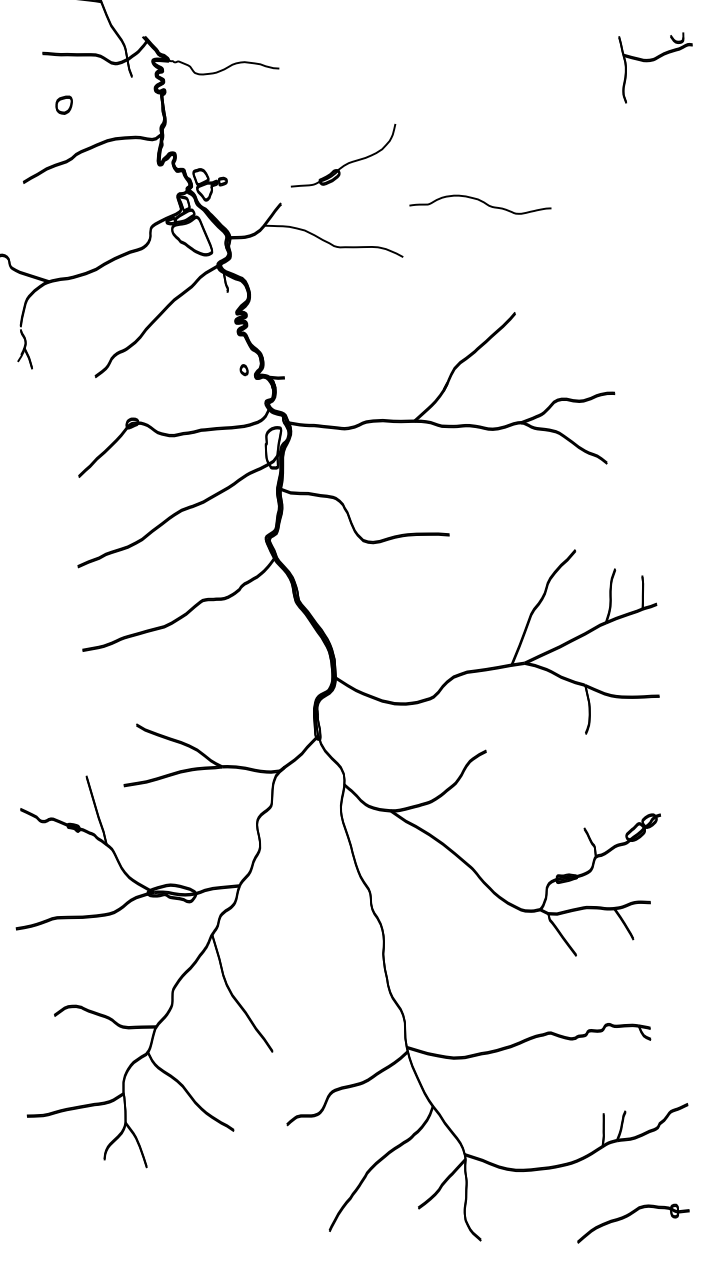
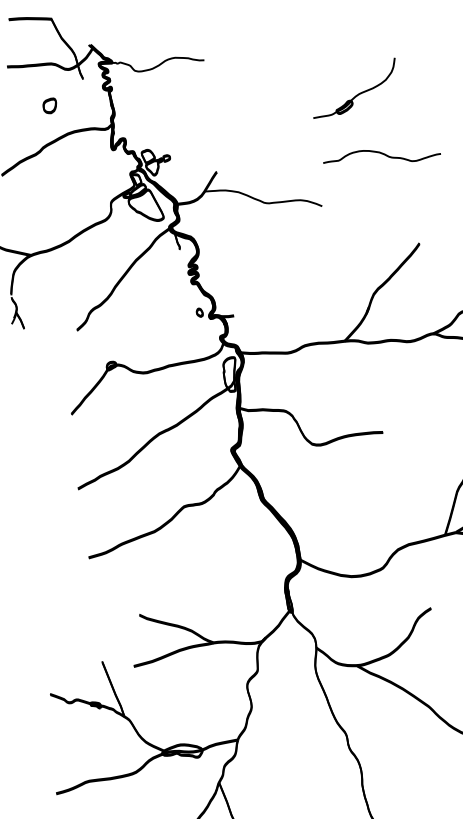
part: (63, 104) -> (49, 105), moved
part: (347, 162) -> (358, 93), moved

